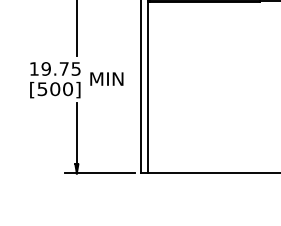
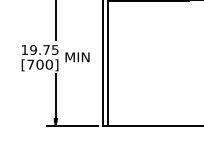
text: (42, 89) -> (30, 64), [500] -> [700]

